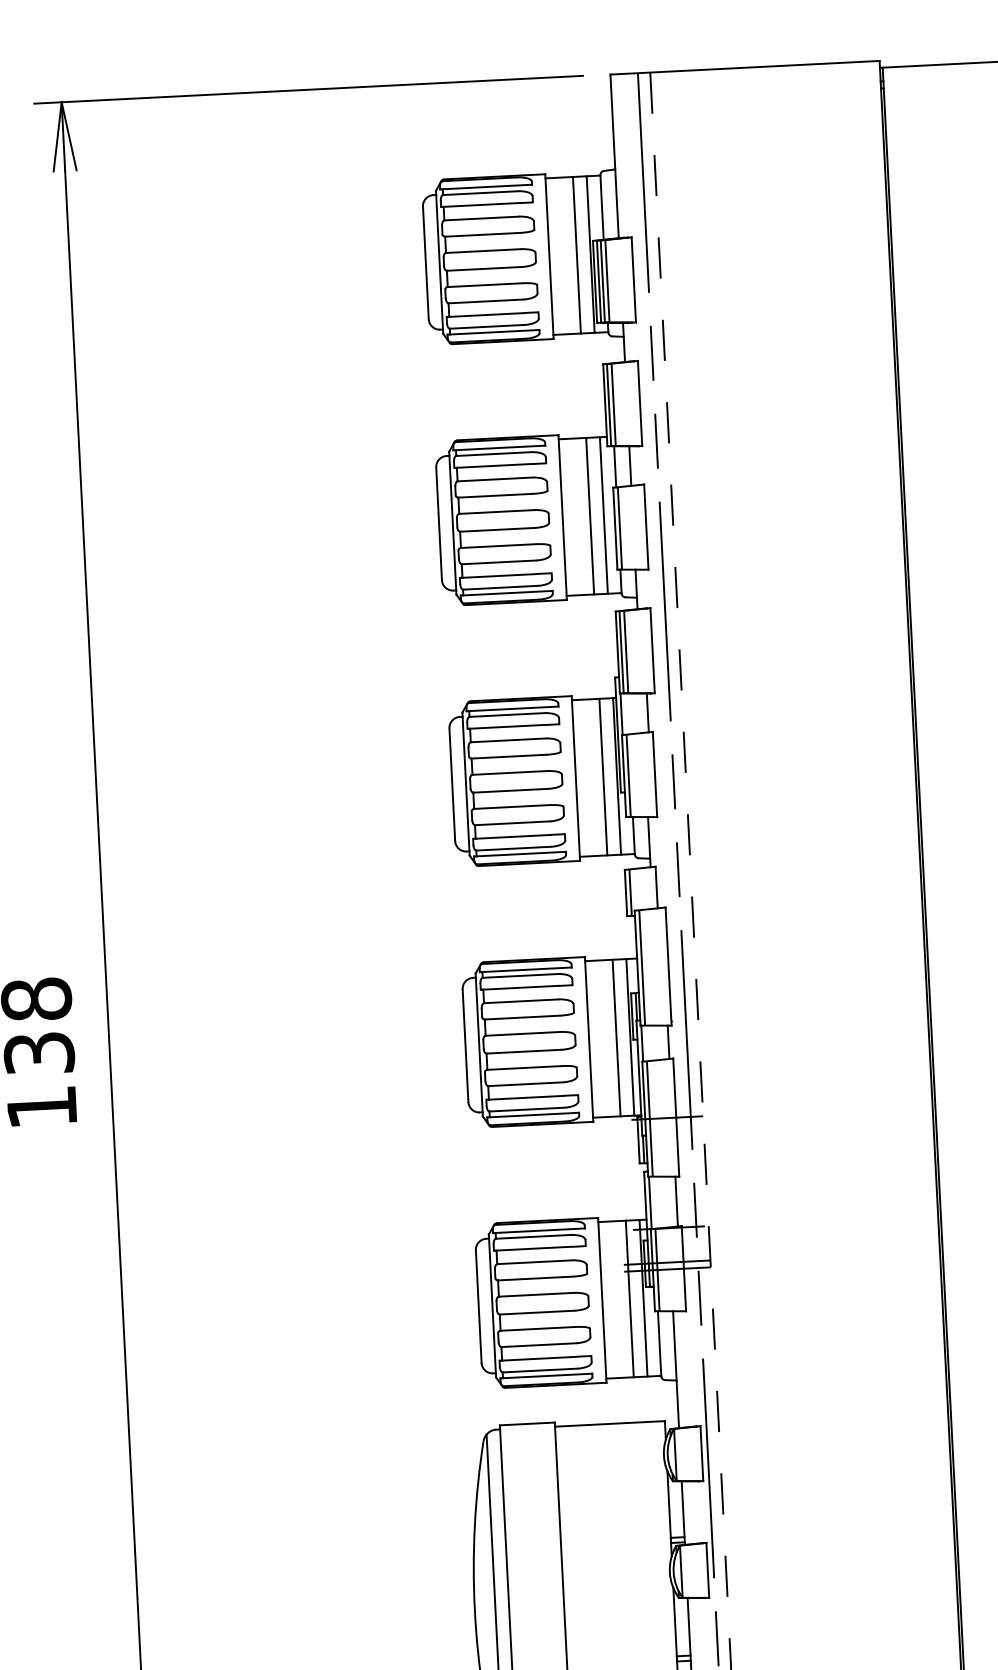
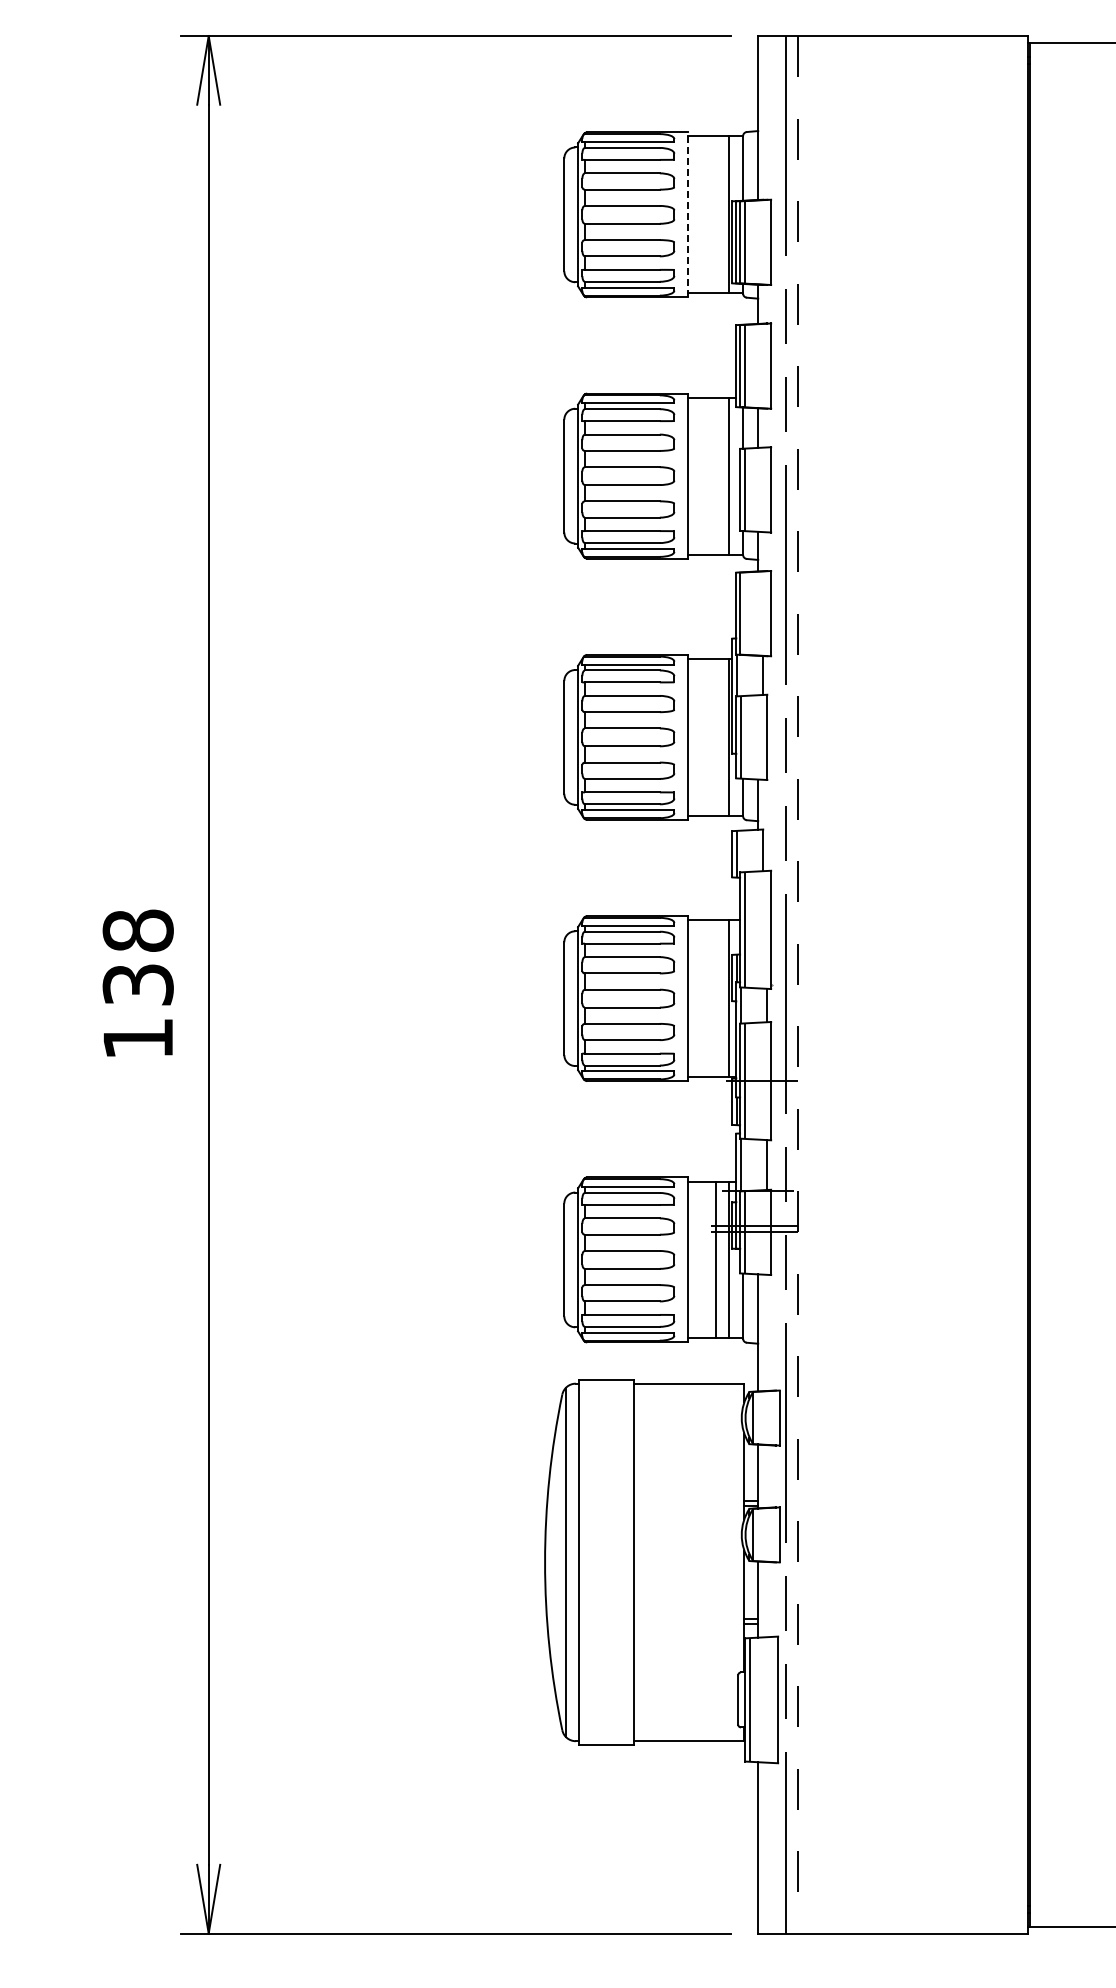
line: (576, 254) -> (715, 214), removed
line: (549, 256) -> (688, 214), solid -> dashed
line: (590, 515) -> (715, 475), removed
line: (625, 651) -> (744, 613), removed
line: (603, 777) -> (715, 737), removed
line: (616, 1037) -> (715, 998), removed

